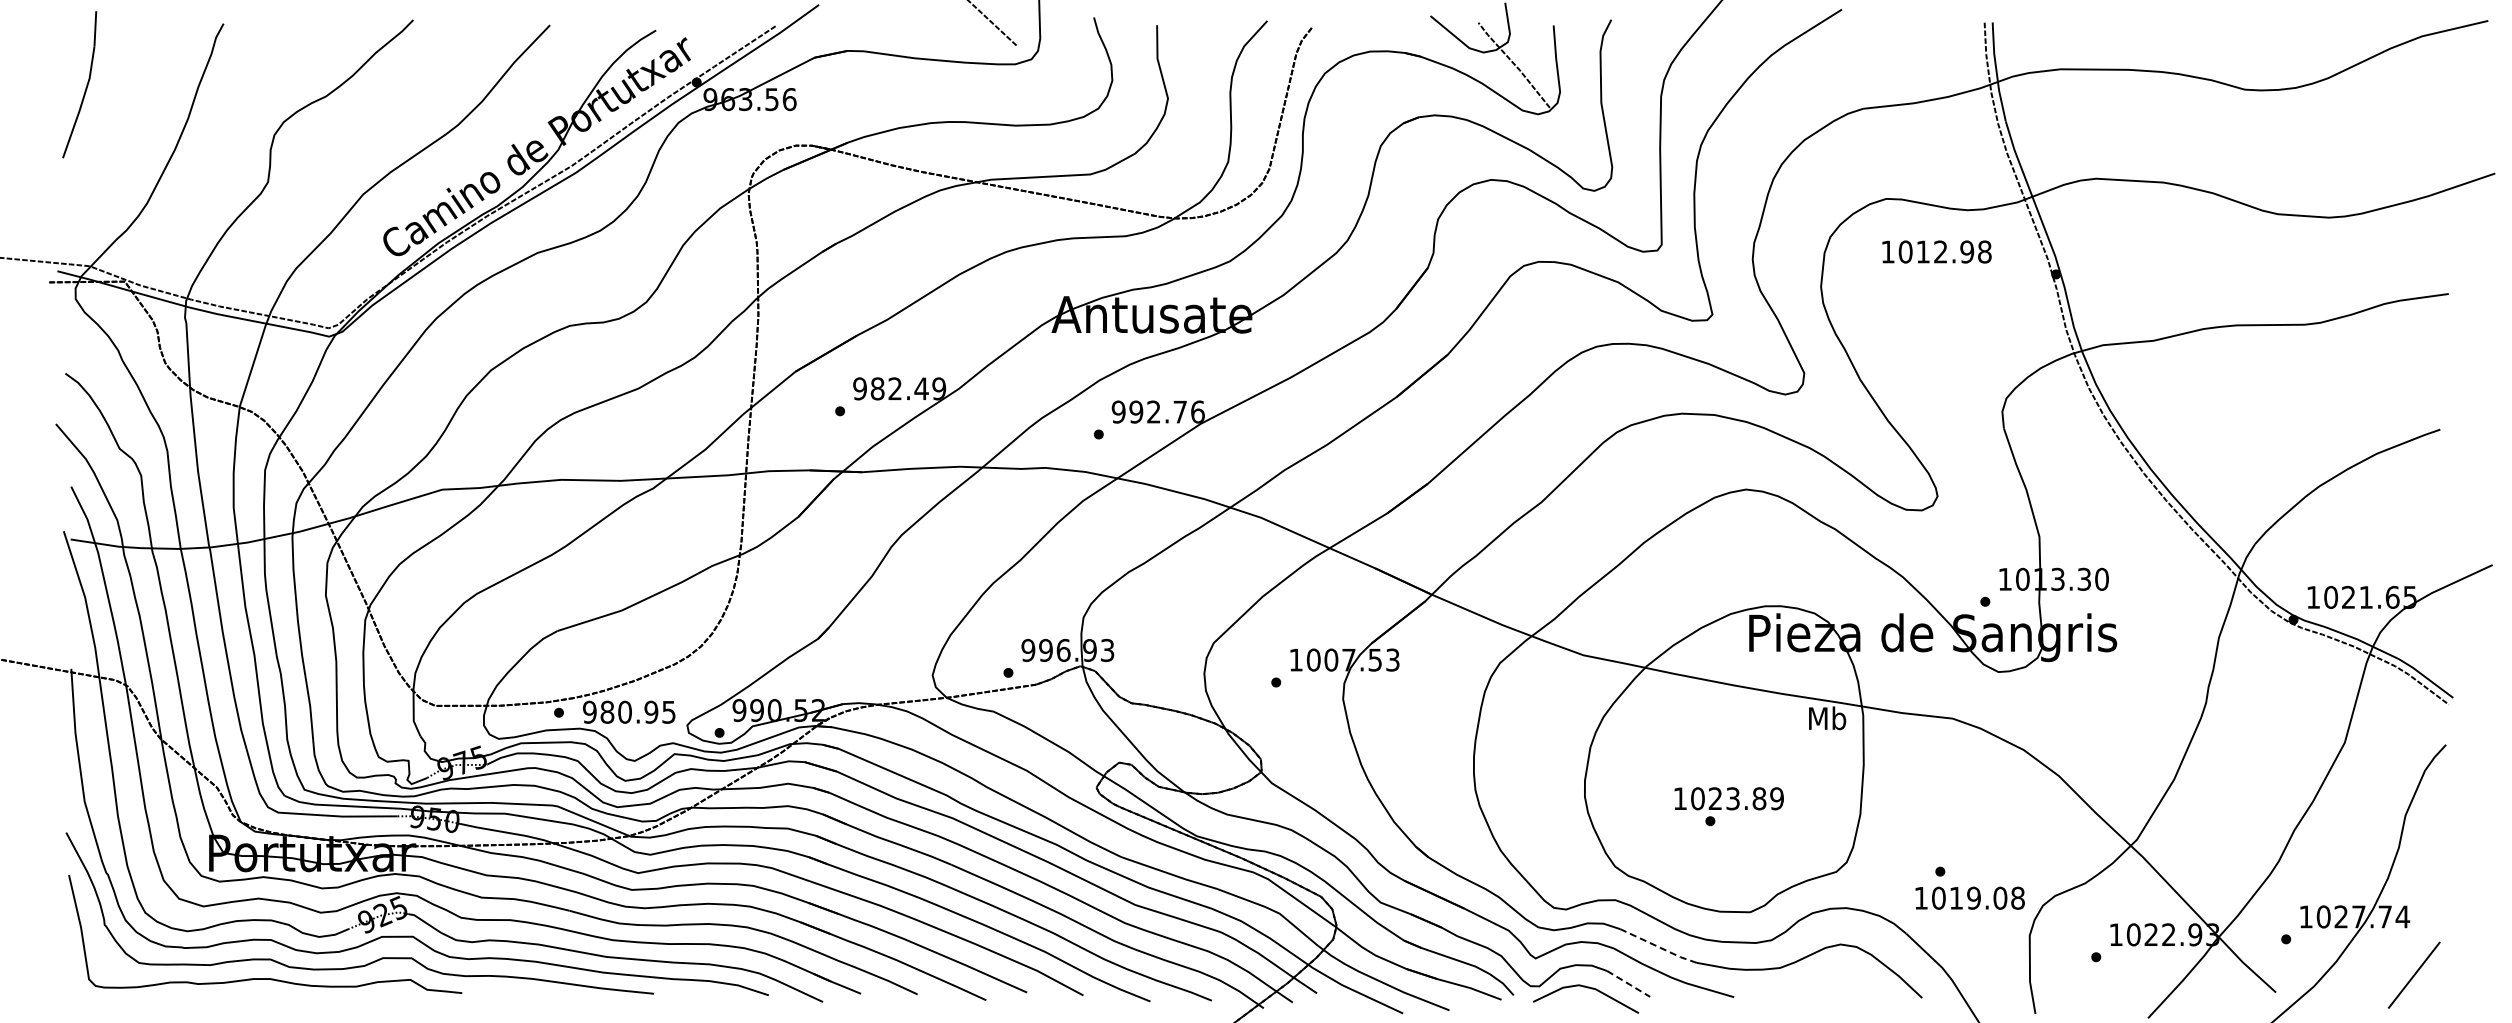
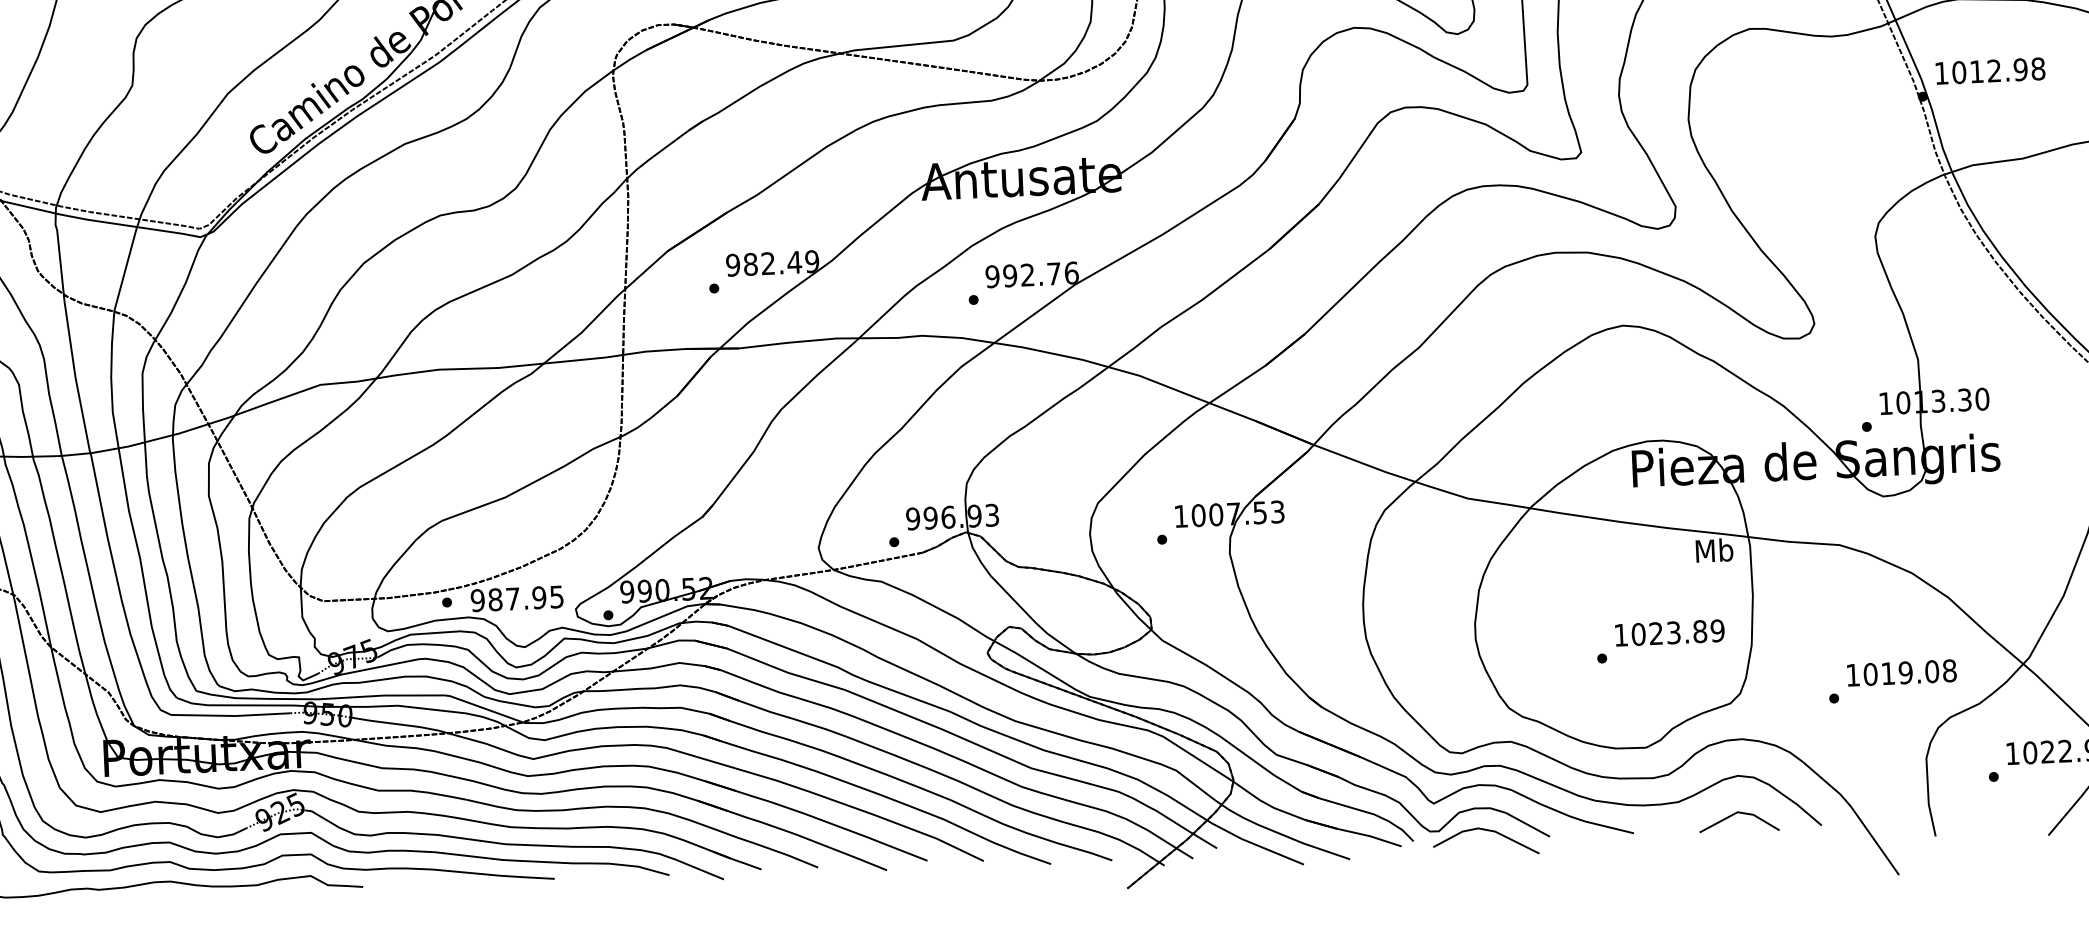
text: (1936, 251) -> (1990, 70), moved
text: (624, 711) -> (512, 598), 980.95 -> 987.95
text: (1728, 798) -> (1669, 632), moved
text: (1969, 897) -> (1901, 672), moved
line: (1658, 947) -> (1556, 787), dashed -> solid
line: (1840, 982) -> (1739, 813), added
line: (1629, 984) -> (1528, 825), dashed -> solid

